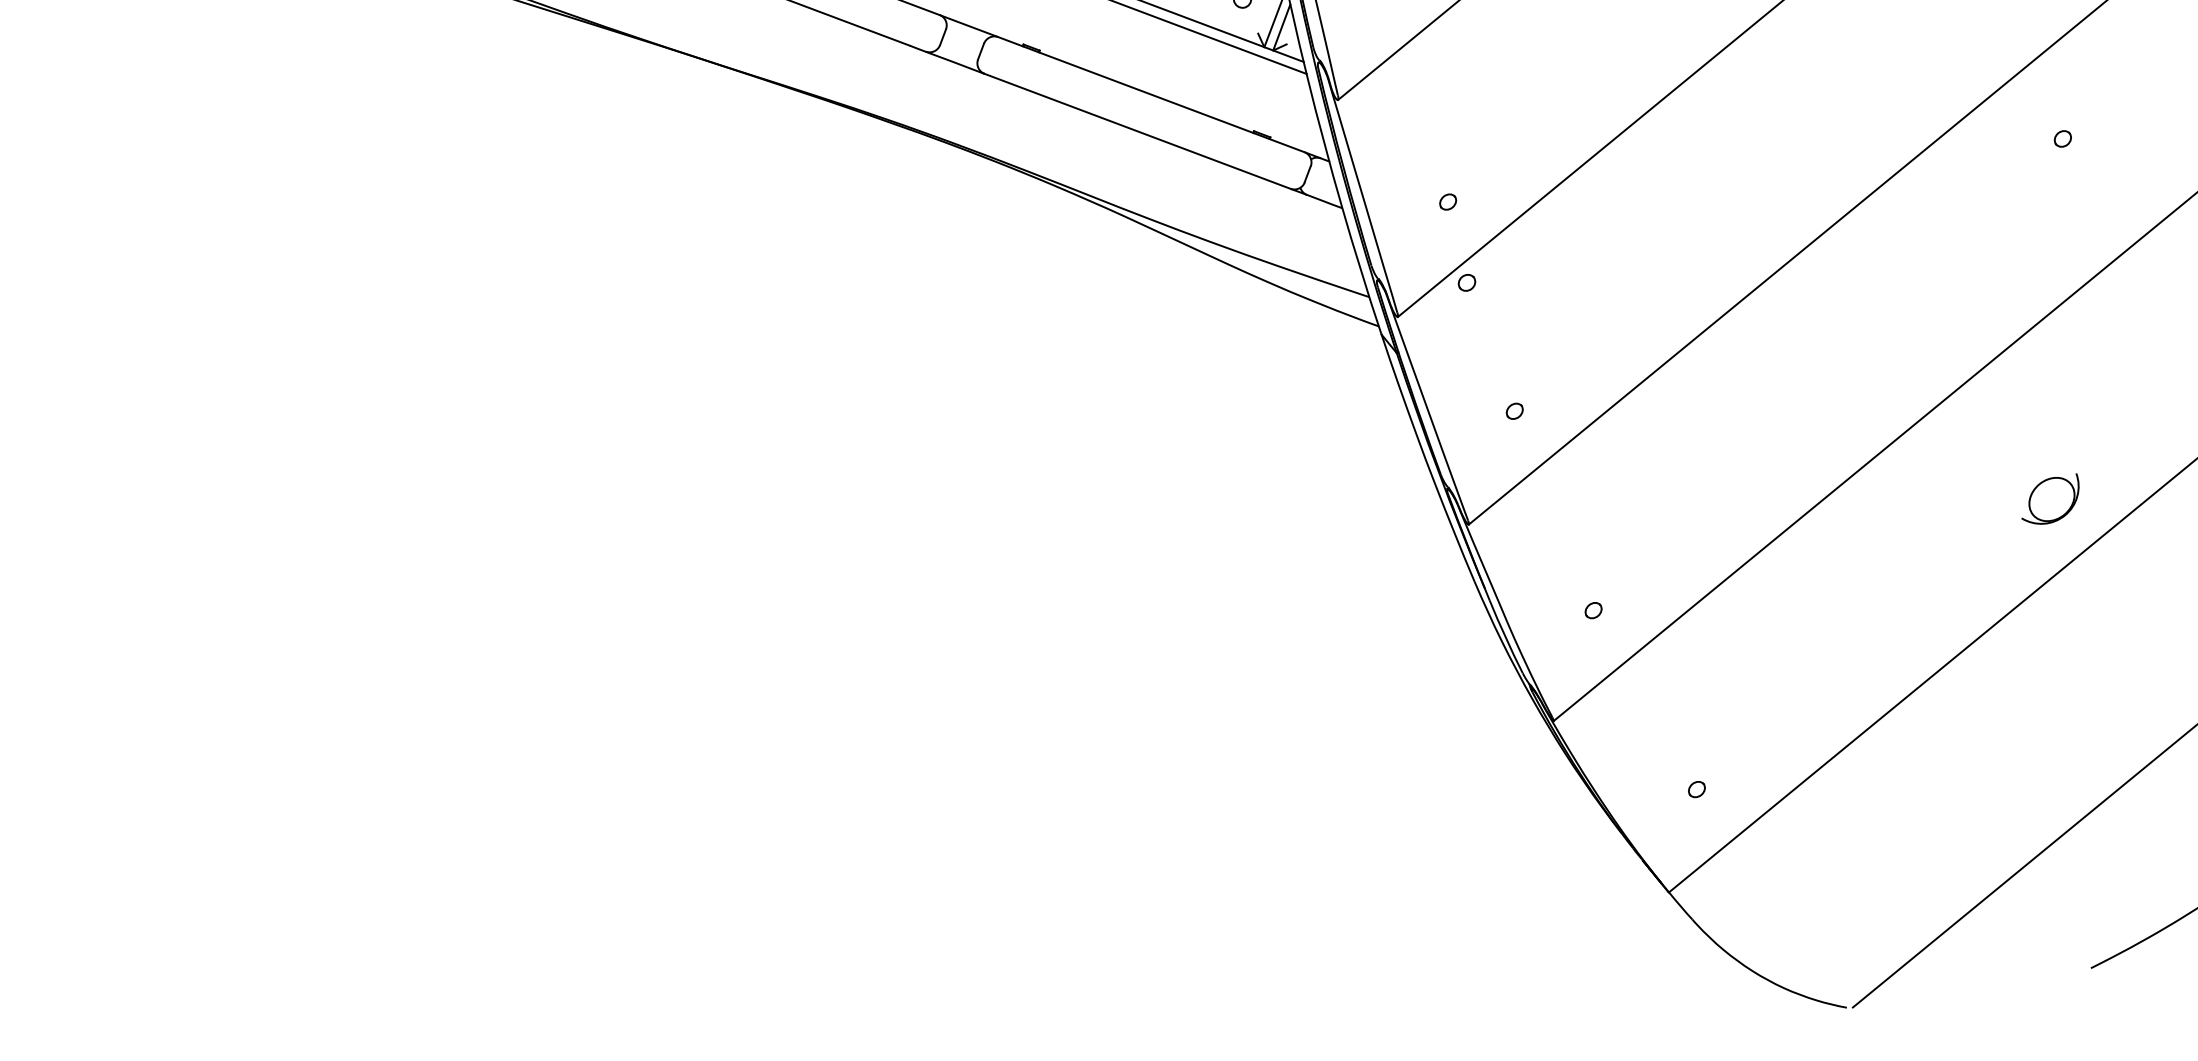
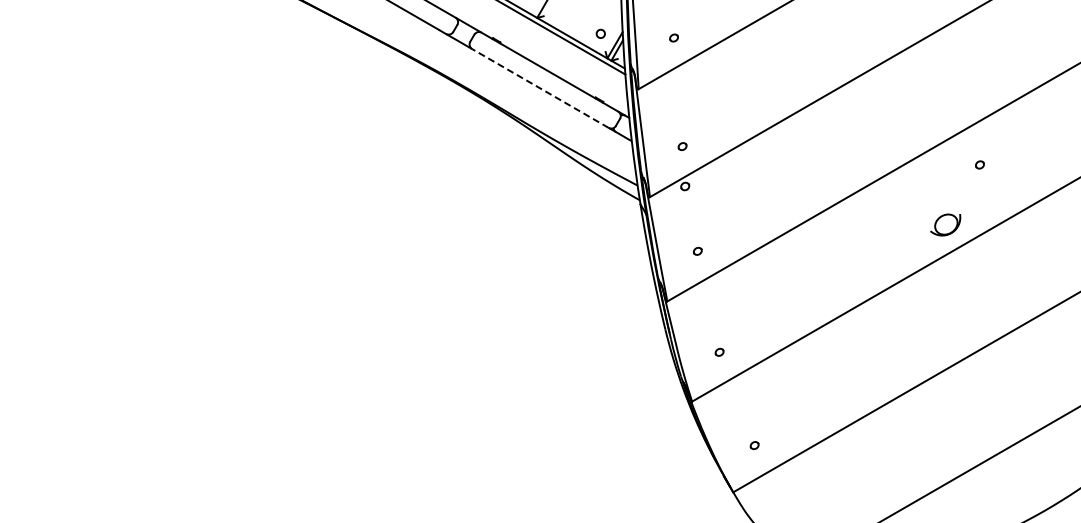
line: (1137, 131) -> (540, 88), solid -> dashed
part: (2050, 499) -> (945, 224), moved

